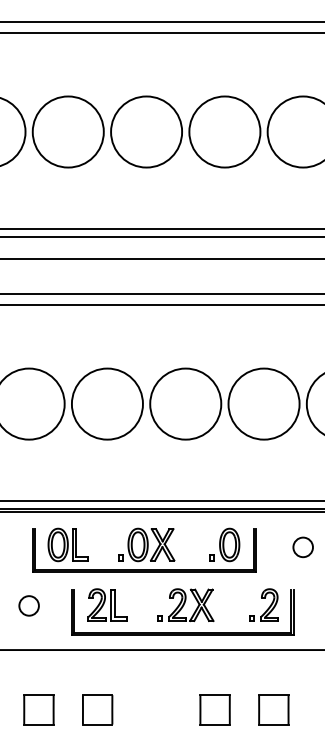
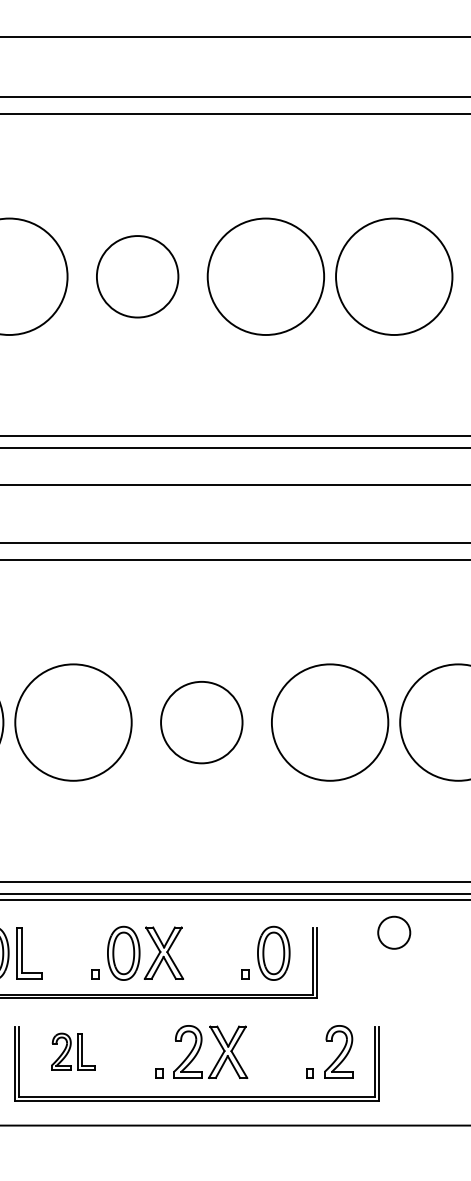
circle: (146, 131) -> (137, 275), size x0.7
circle: (185, 403) -> (201, 721), size x0.7
circle: (302, 547) -> (393, 932), moved
part: (107, 604) -> (73, 1050), size x0.7

